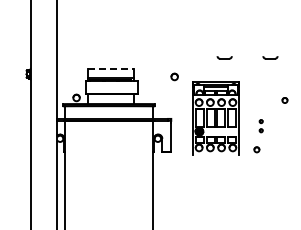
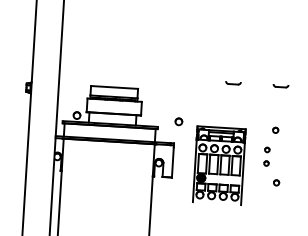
line: (110, 68) -> (114, 87), dashed -> solid
part: (174, 76) -> (178, 121), moved
part: (284, 100) -> (275, 130), moved
part: (215, 118) -> (218, 165), moved
part: (261, 125) -> (267, 155), size x1.43
part: (256, 149) -> (276, 182), moved

